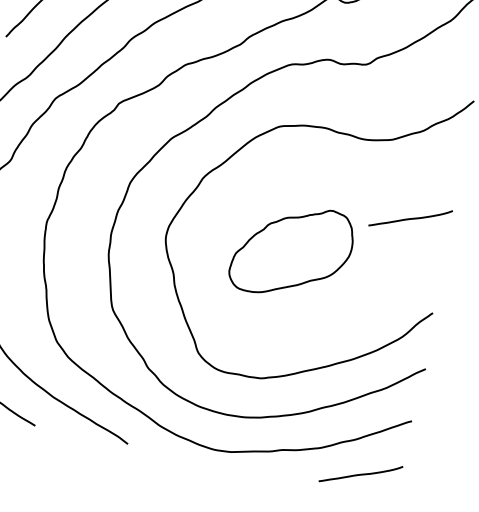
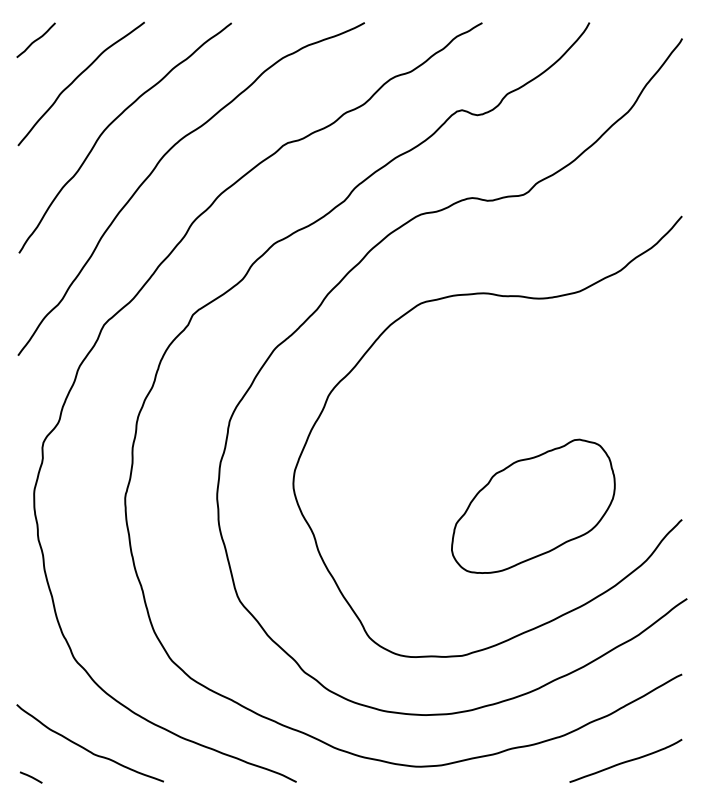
curve: (411, 218) -> (626, 394), removed
part: (292, 250) -> (533, 505), moved

